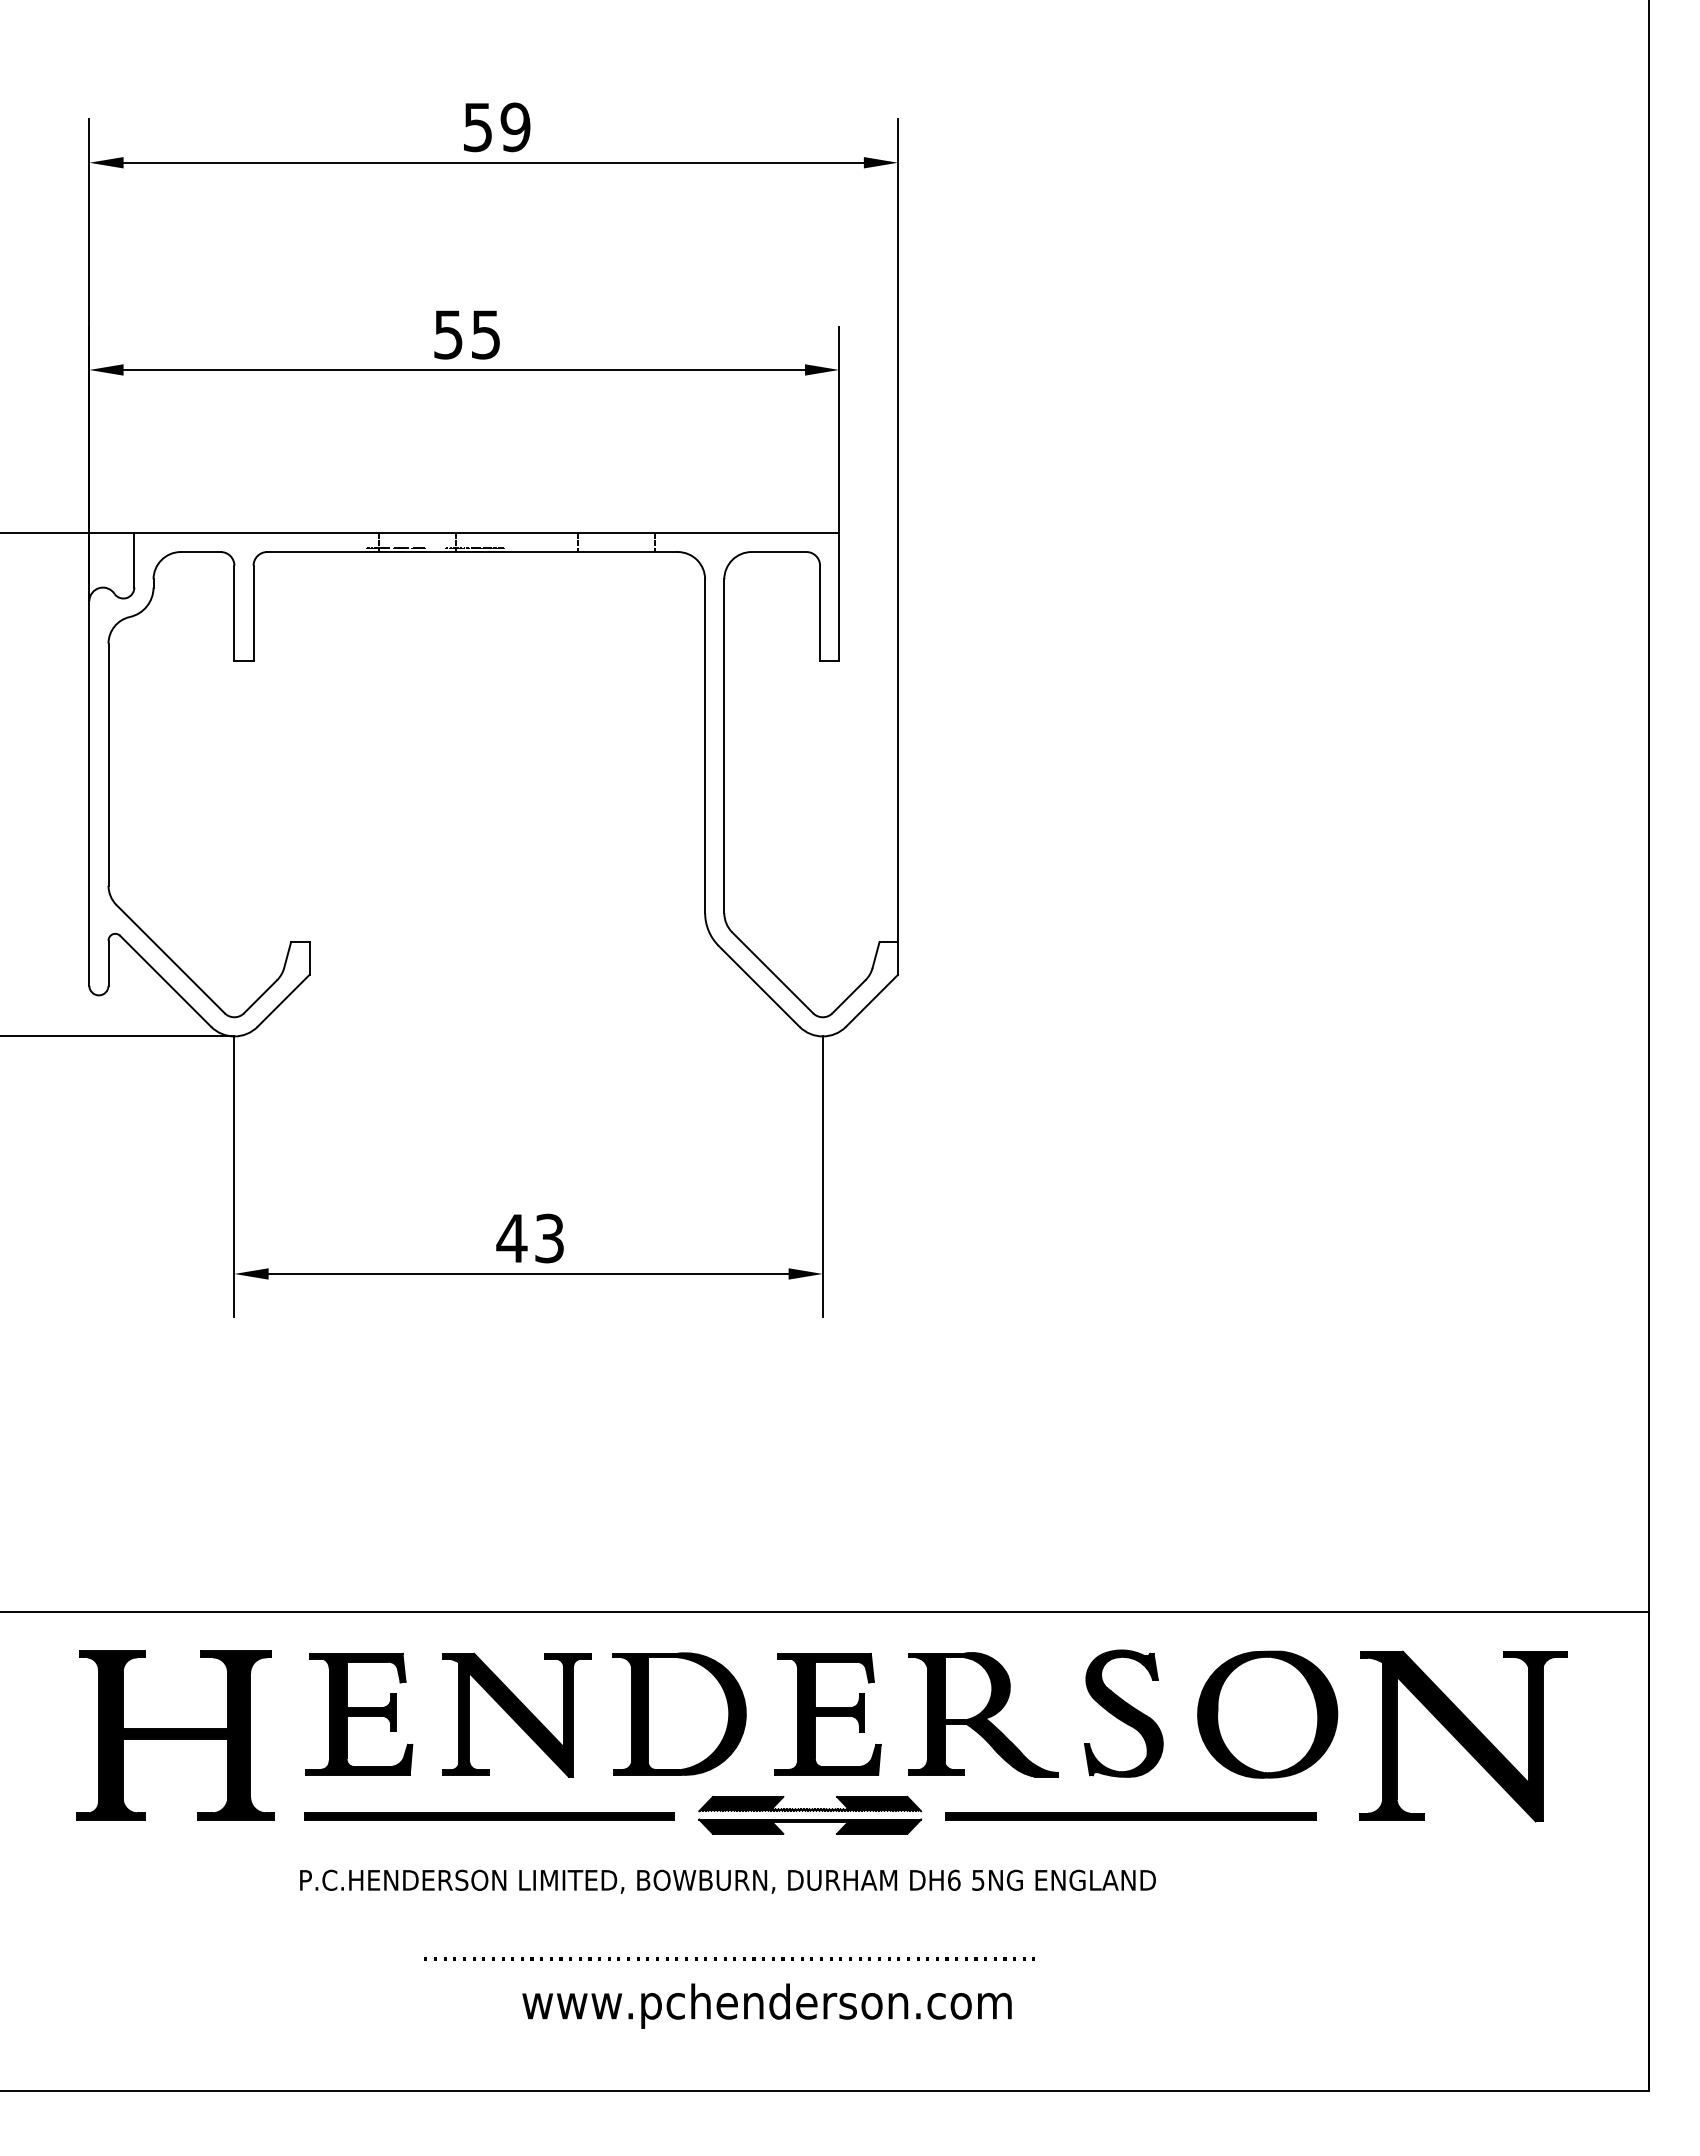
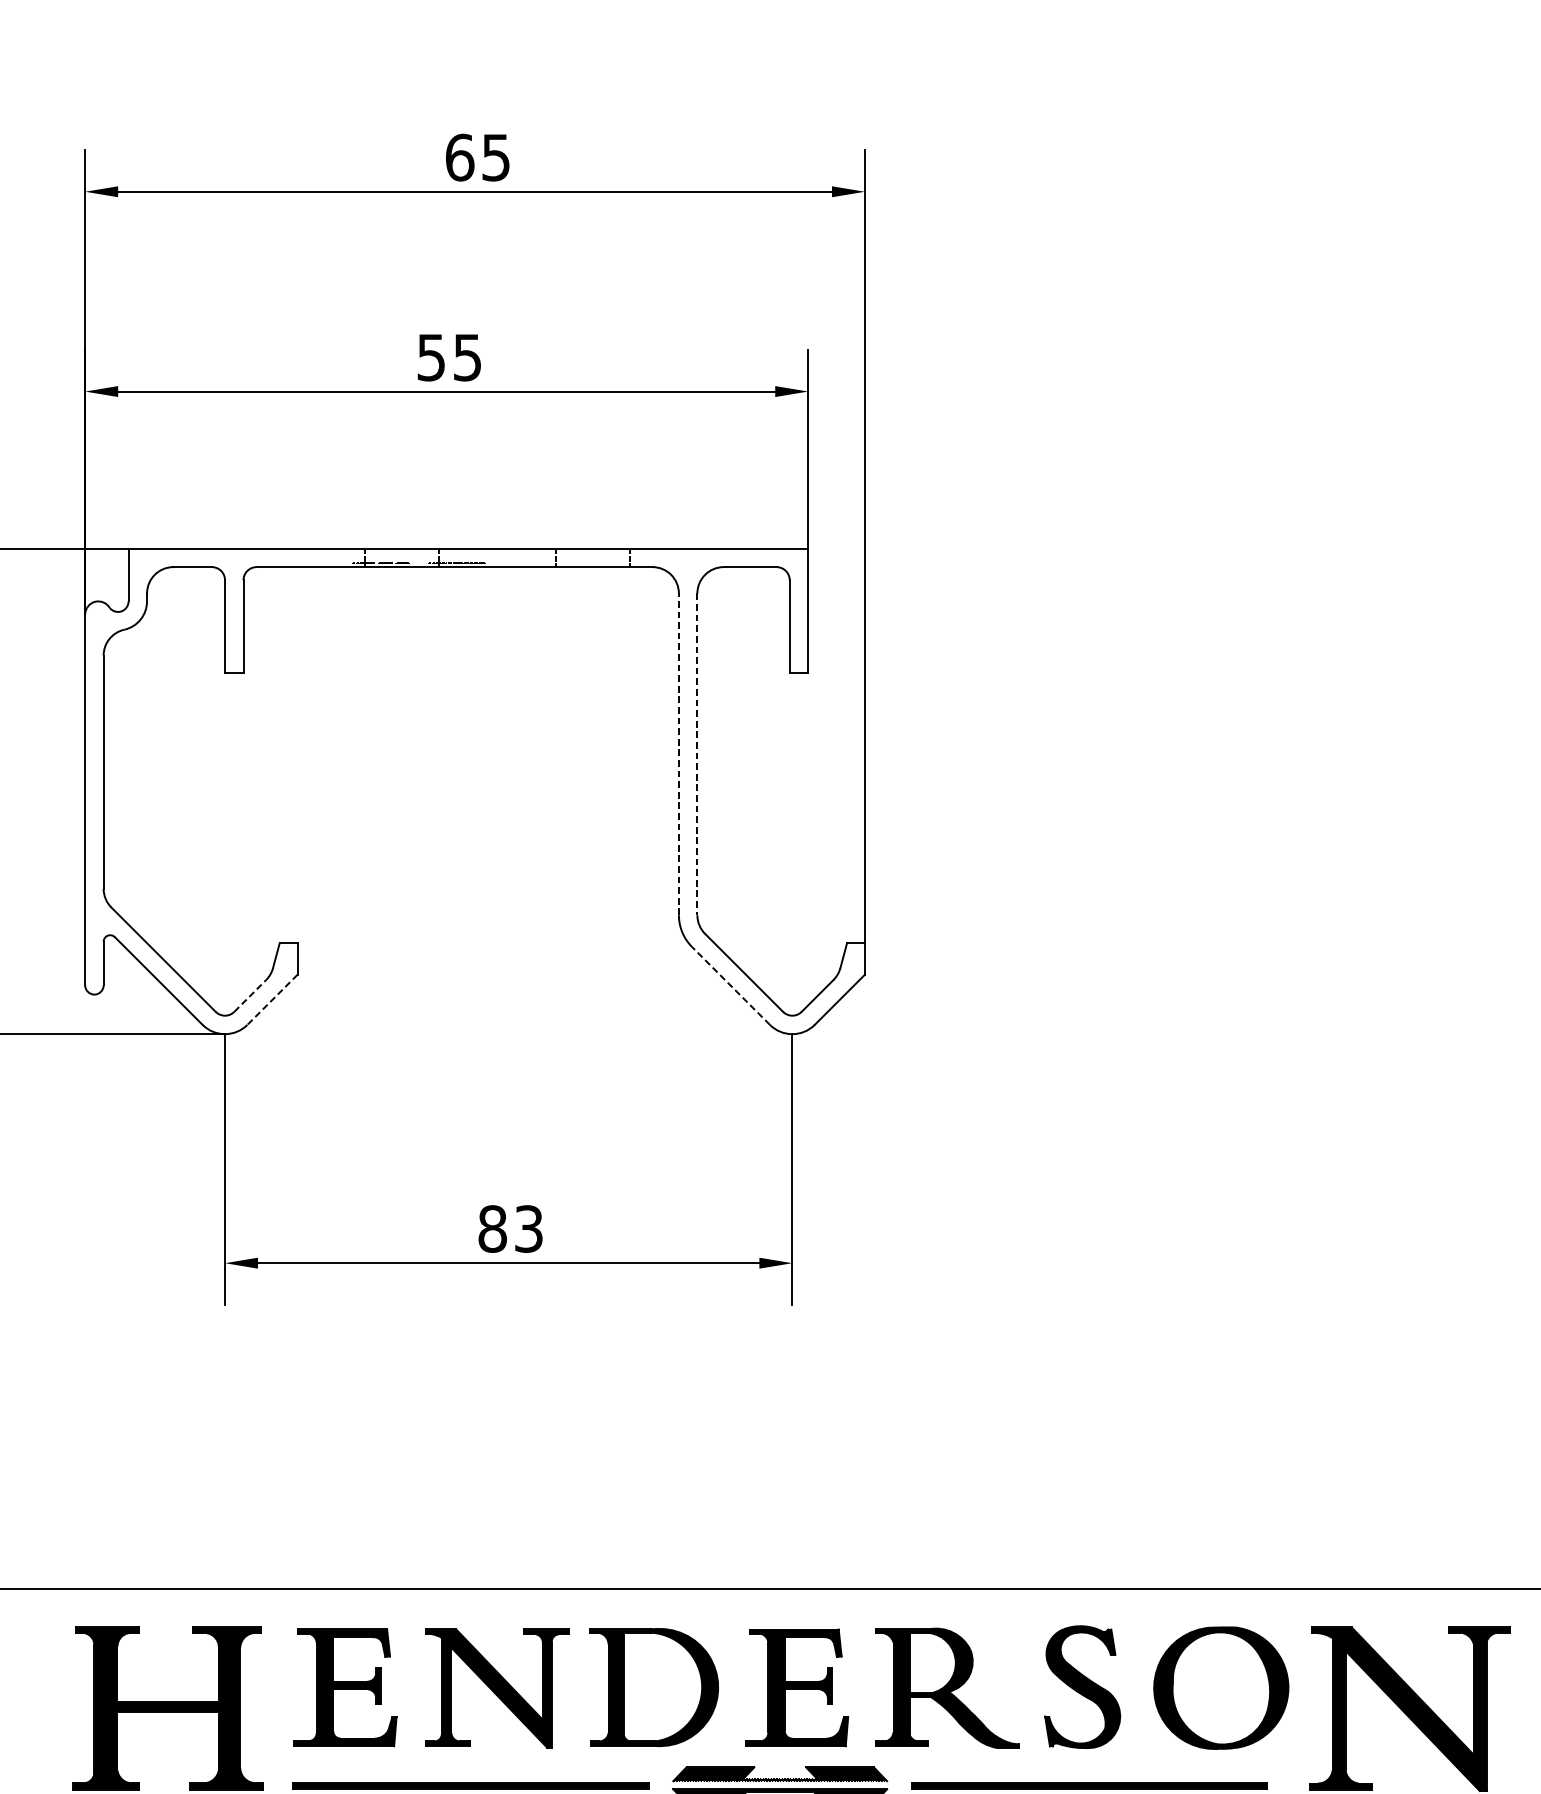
text: (496, 127) -> (477, 157), 59 -> 65
line: (705, 746) -> (679, 754), solid -> dashed
line: (724, 746) -> (697, 754), solid -> dashed
line: (758, 986) -> (730, 986), solid -> dashed
line: (260, 996) -> (250, 995), solid -> dashed
line: (283, 1000) -> (272, 999), solid -> dashed
text: (511, 1238) -> (492, 1229), 43 -> 83

